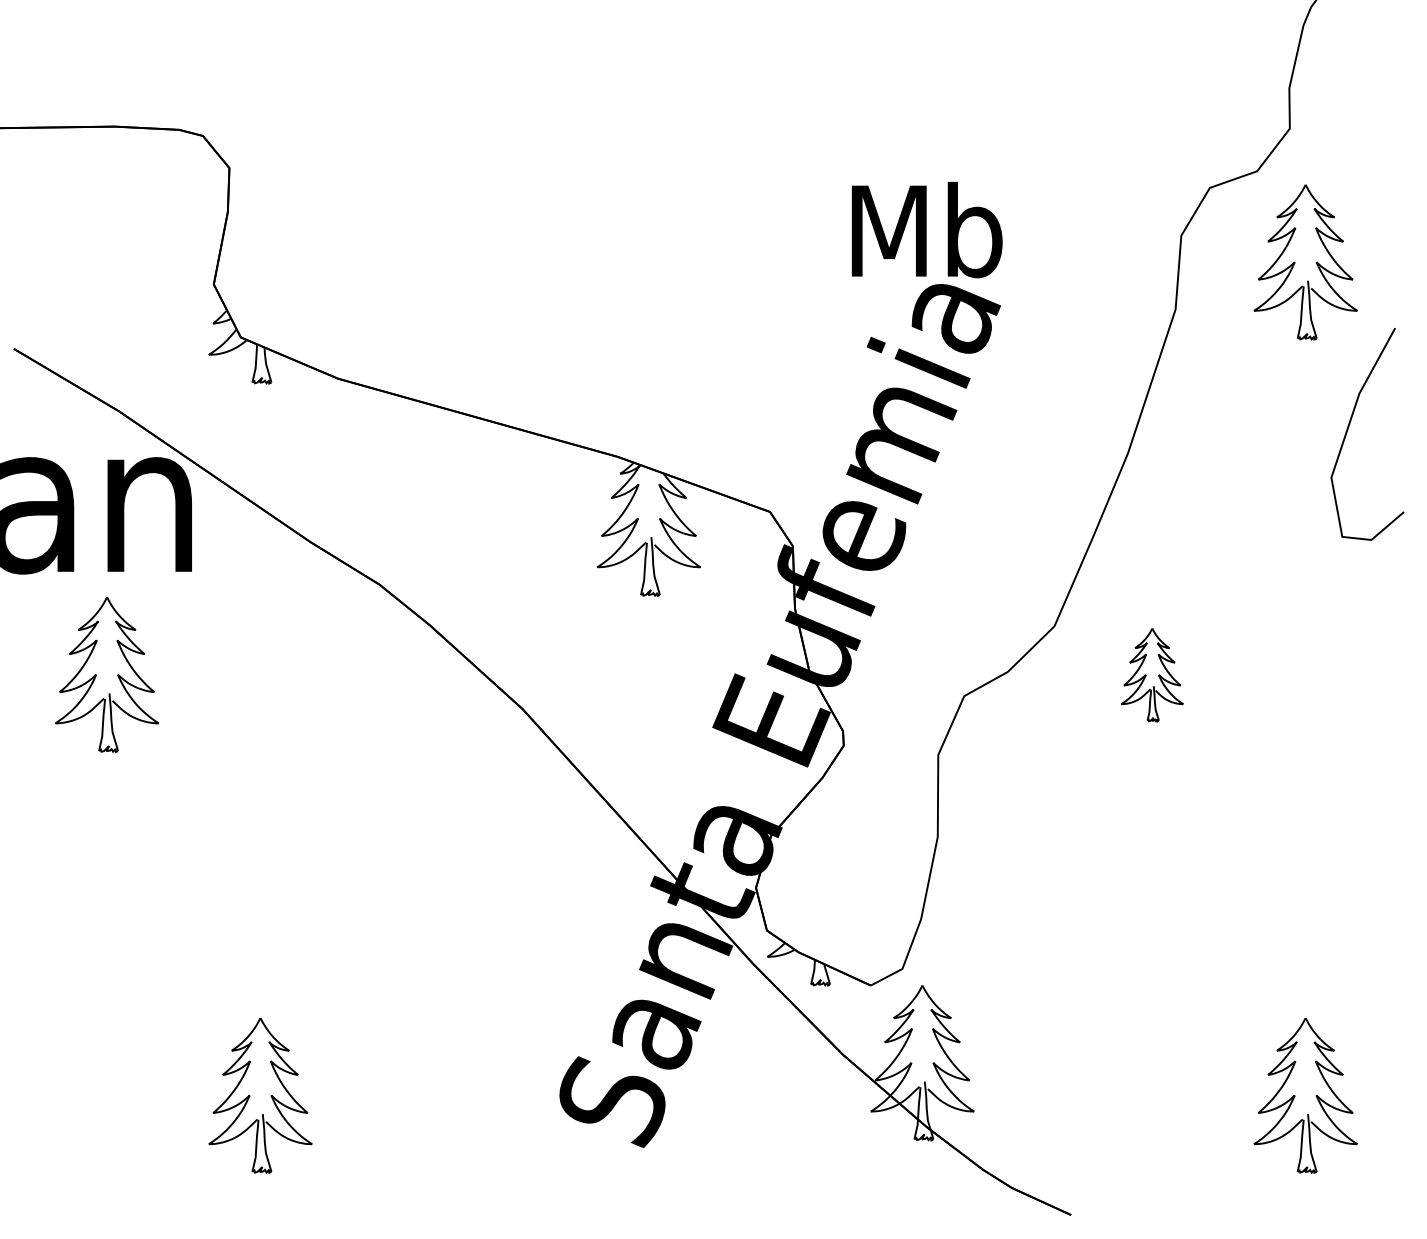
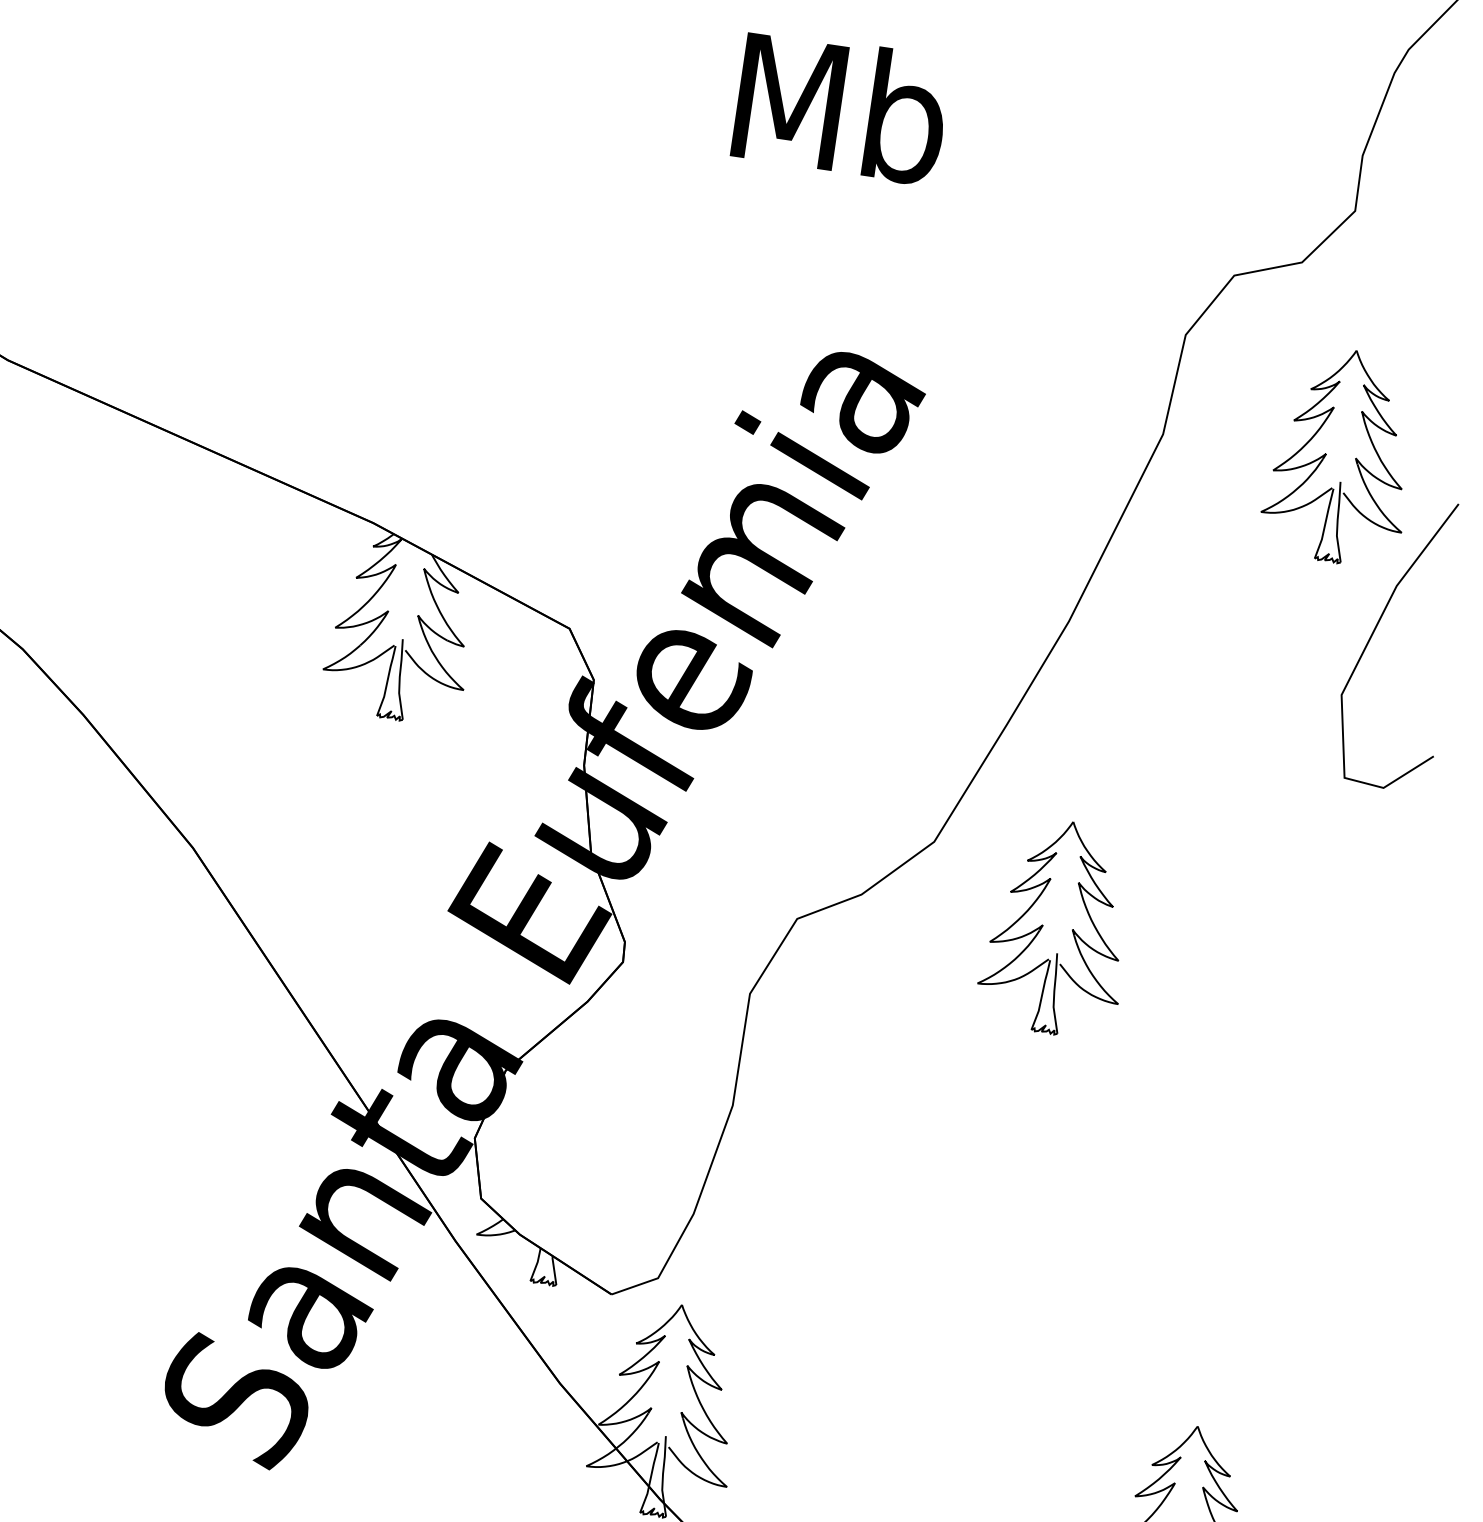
text: (926, 229) -> (840, 106), moved
part: (1295, 262) -> (1327, 454), moved
part: (1152, 675) -> (1057, 928), size x1.67

